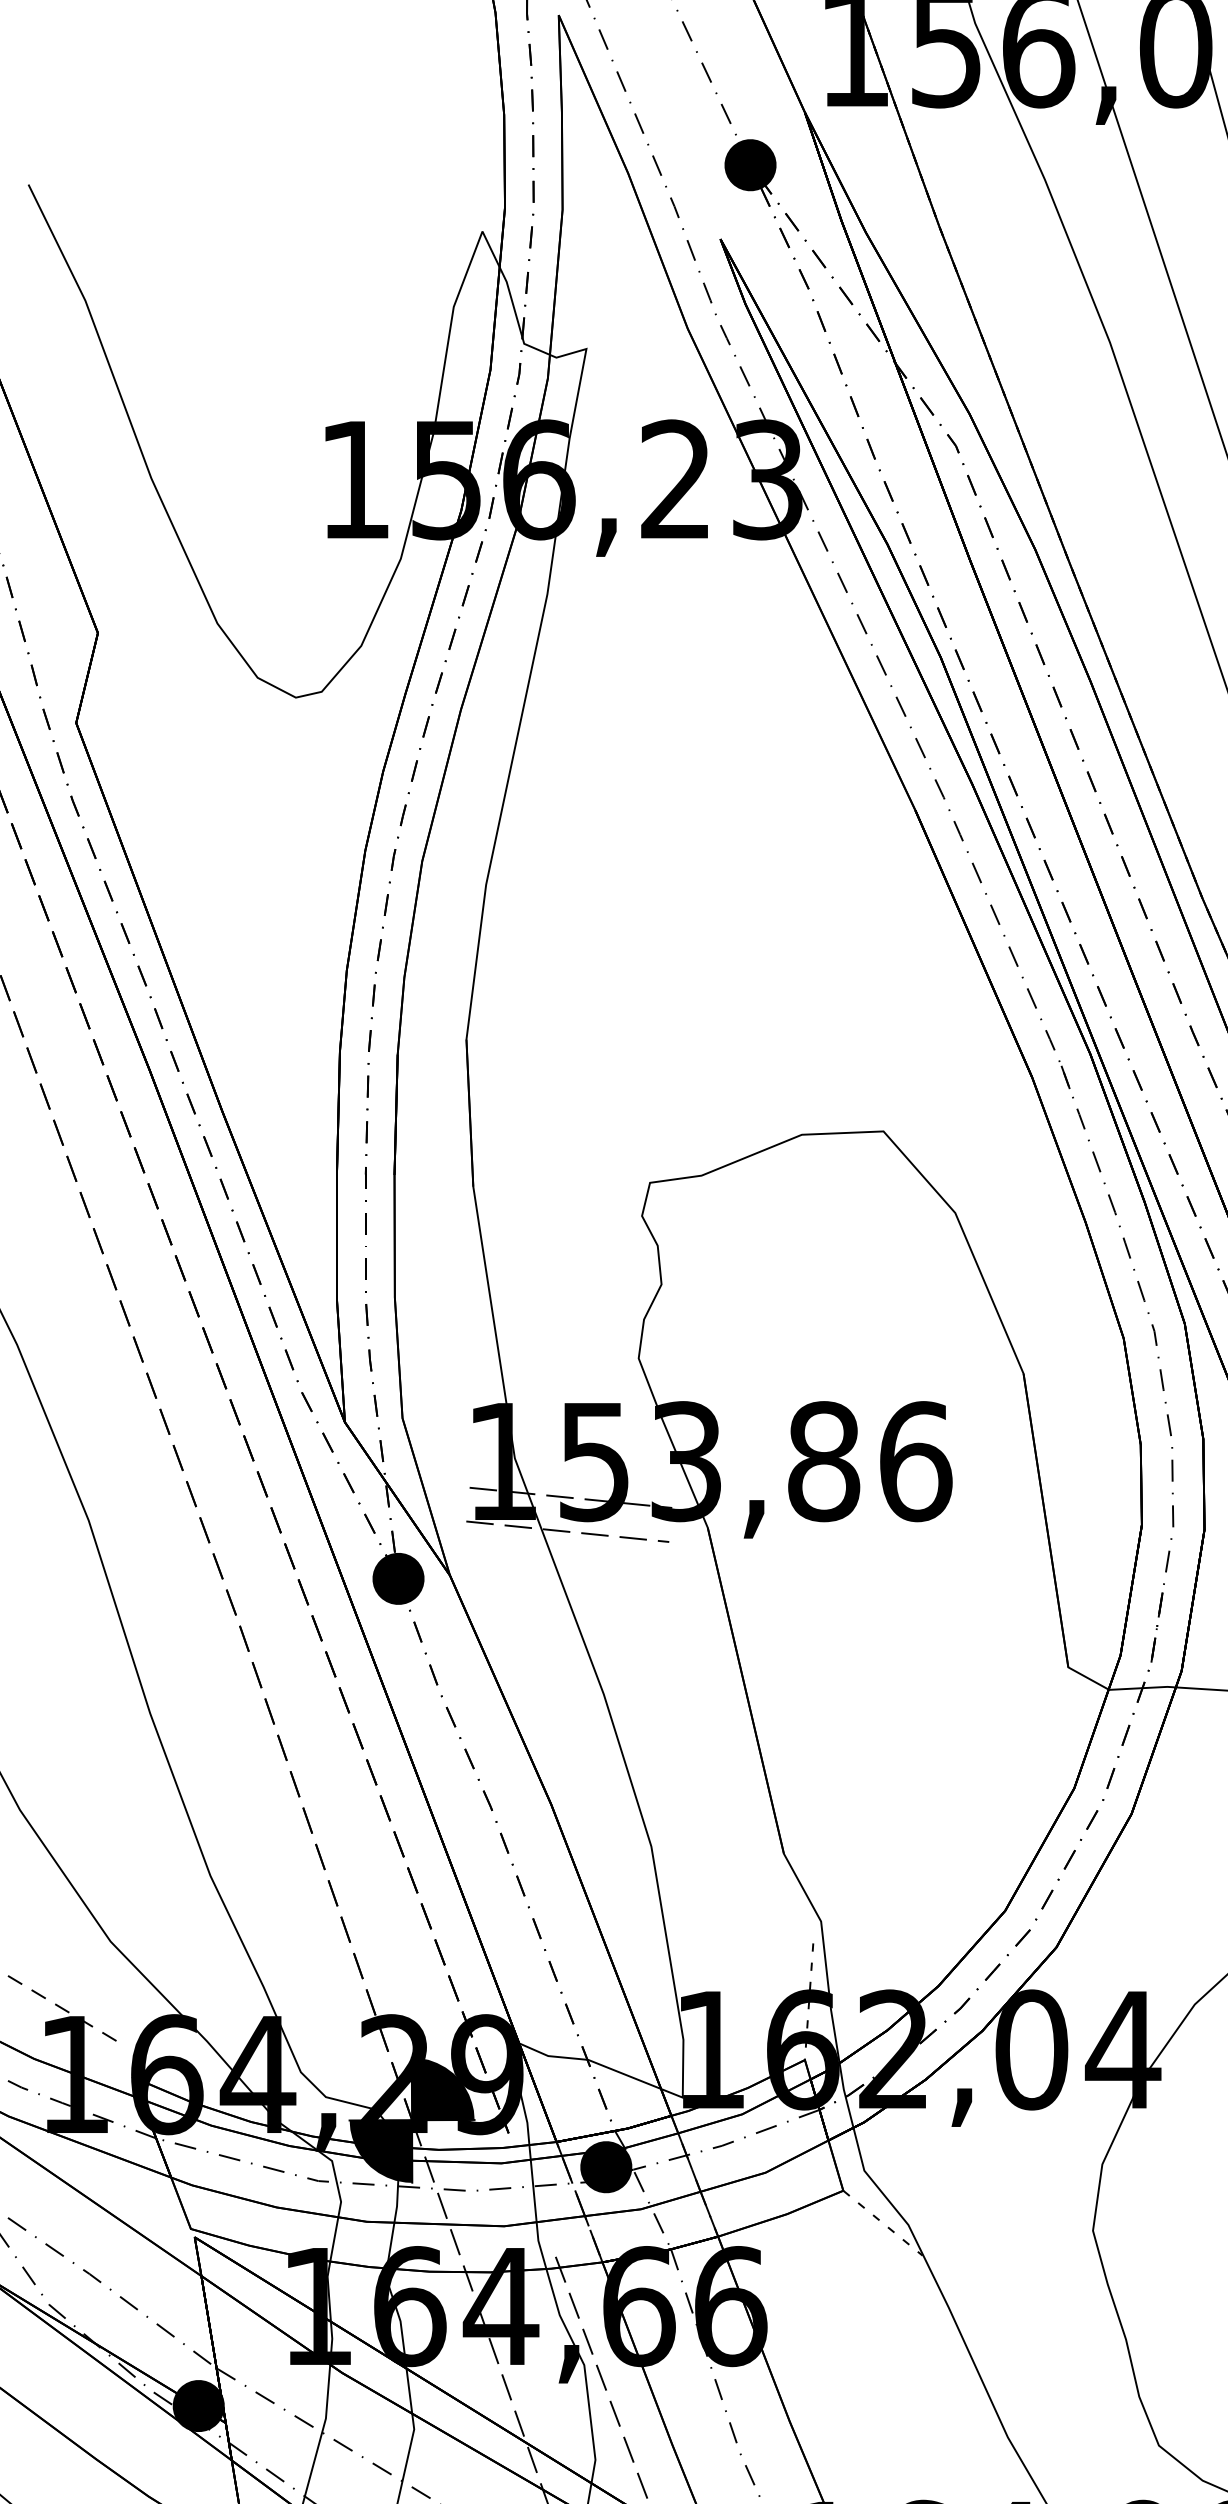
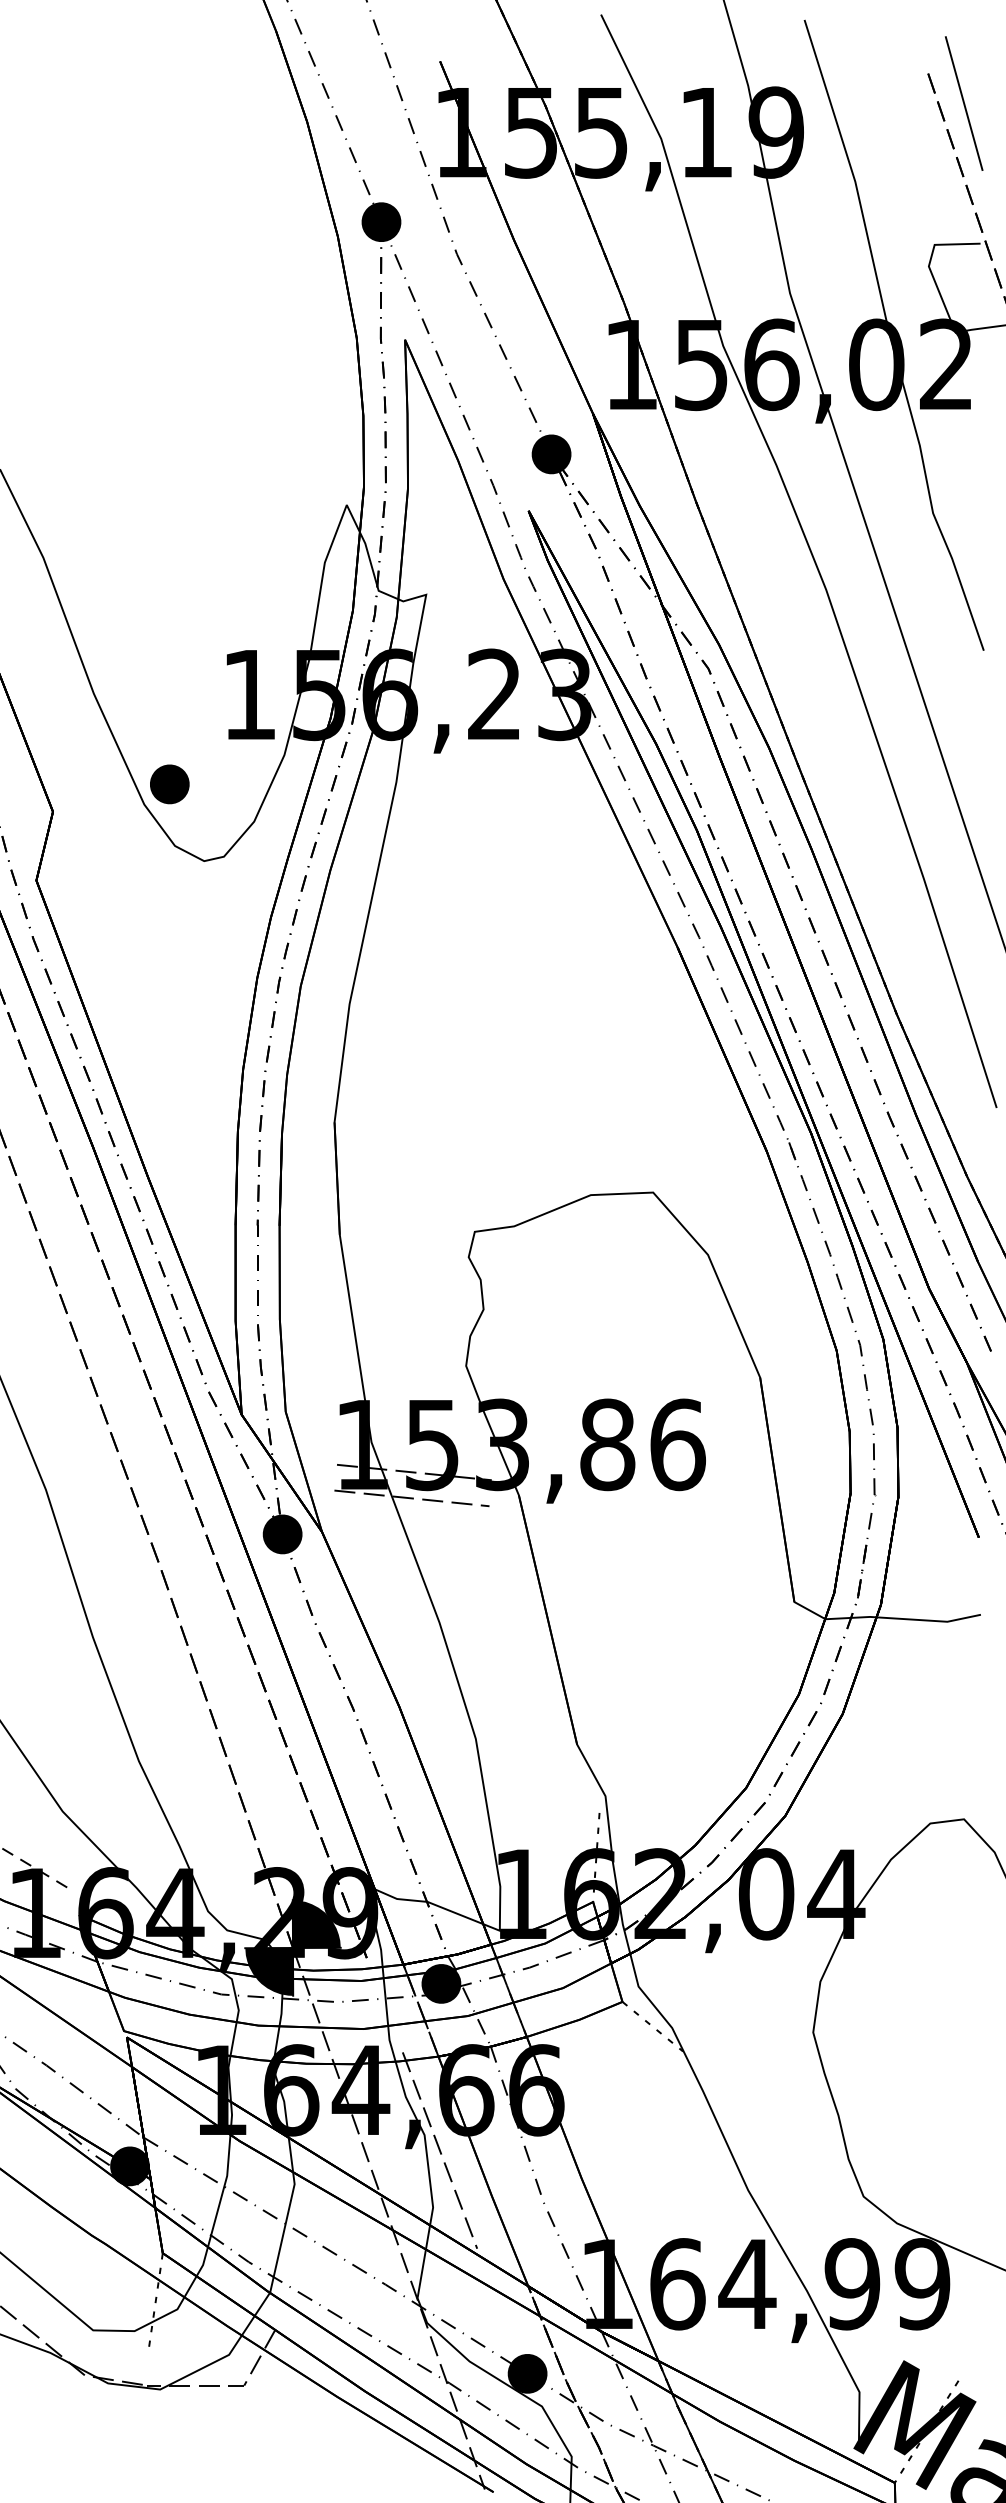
part: (250, 597) -> (169, 784), added

